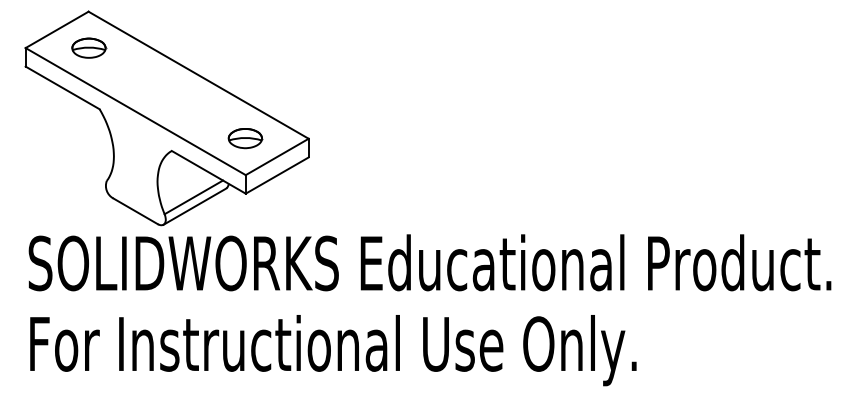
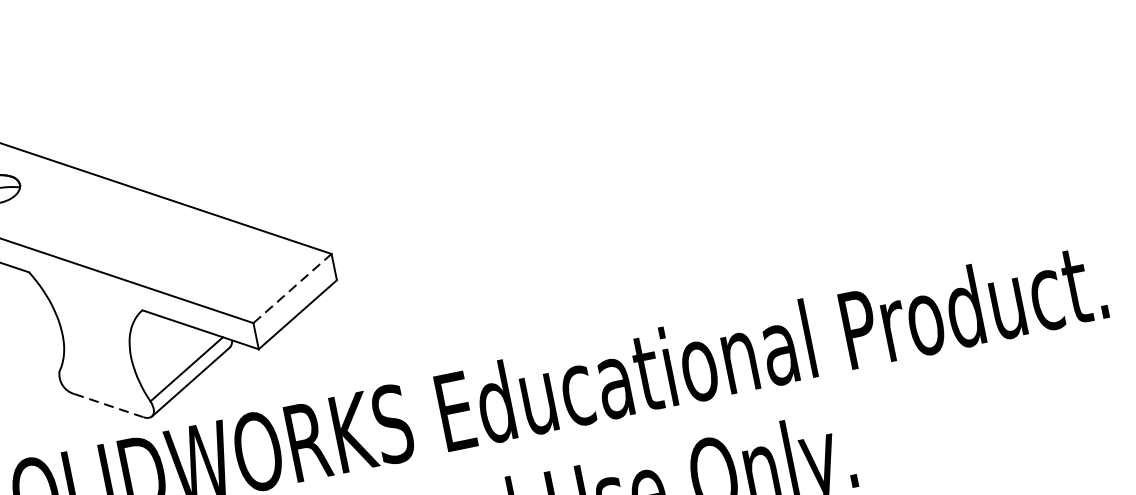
part: (245, 138) -> (242, 271), removed
line: (277, 156) -> (292, 287), solid -> dashed
line: (135, 211) -> (108, 405), solid -> dashed

